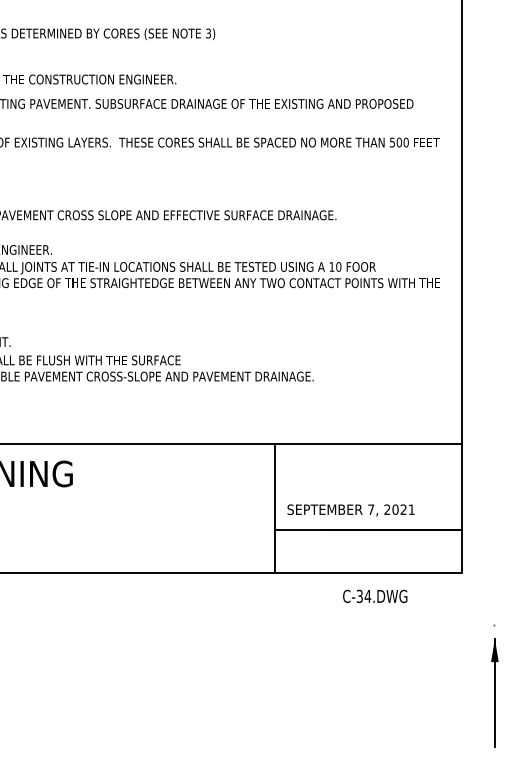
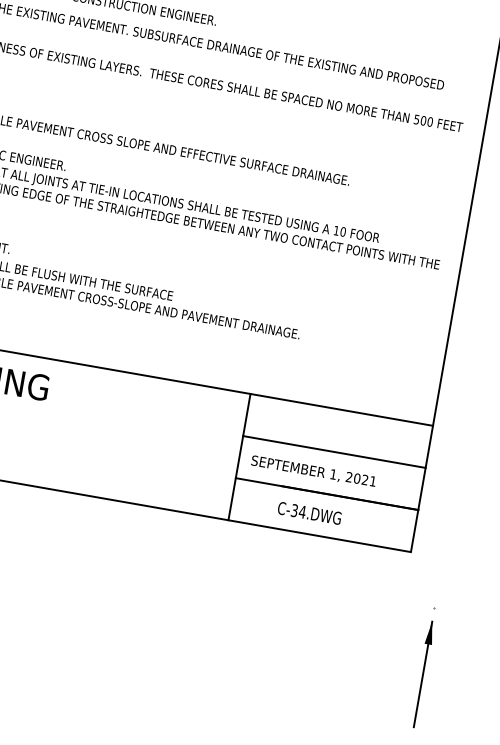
line: (367, 487) -> (333, 452), added
text: (371, 509) -> (333, 474), 7, -> 1,
text: (375, 596) -> (309, 513), moved

